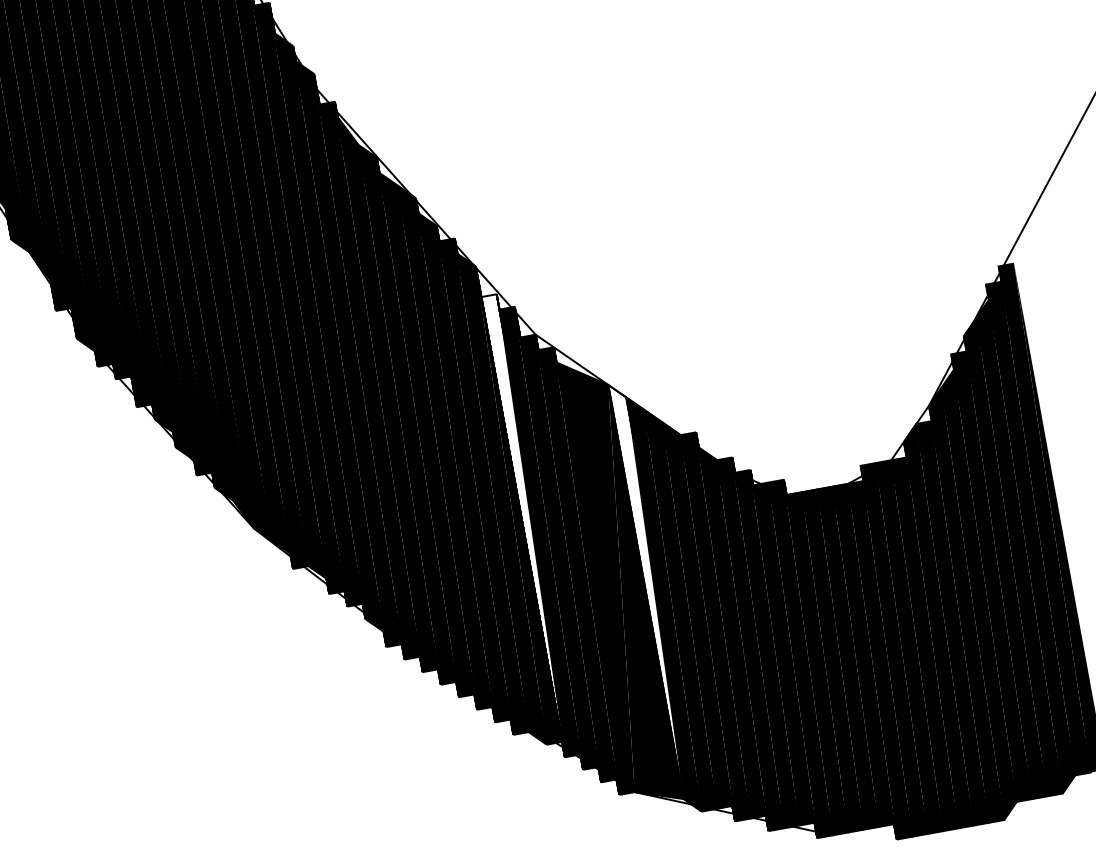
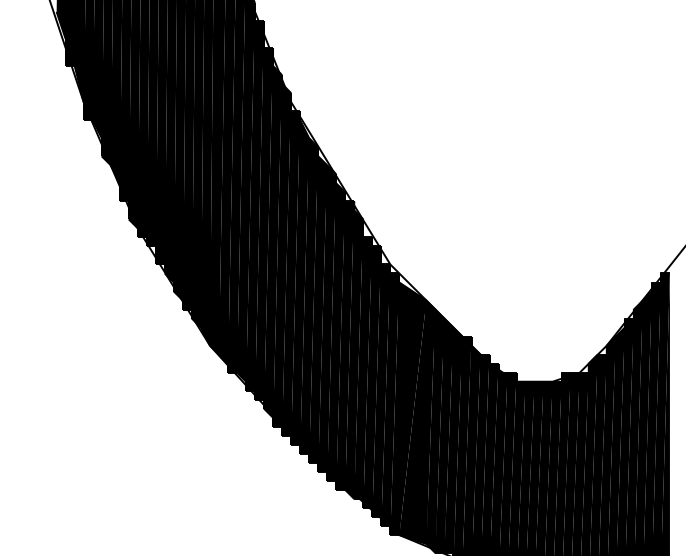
fill: (530, 525) -> (367, 372), added
fill: (652, 591) -> (430, 422), added

